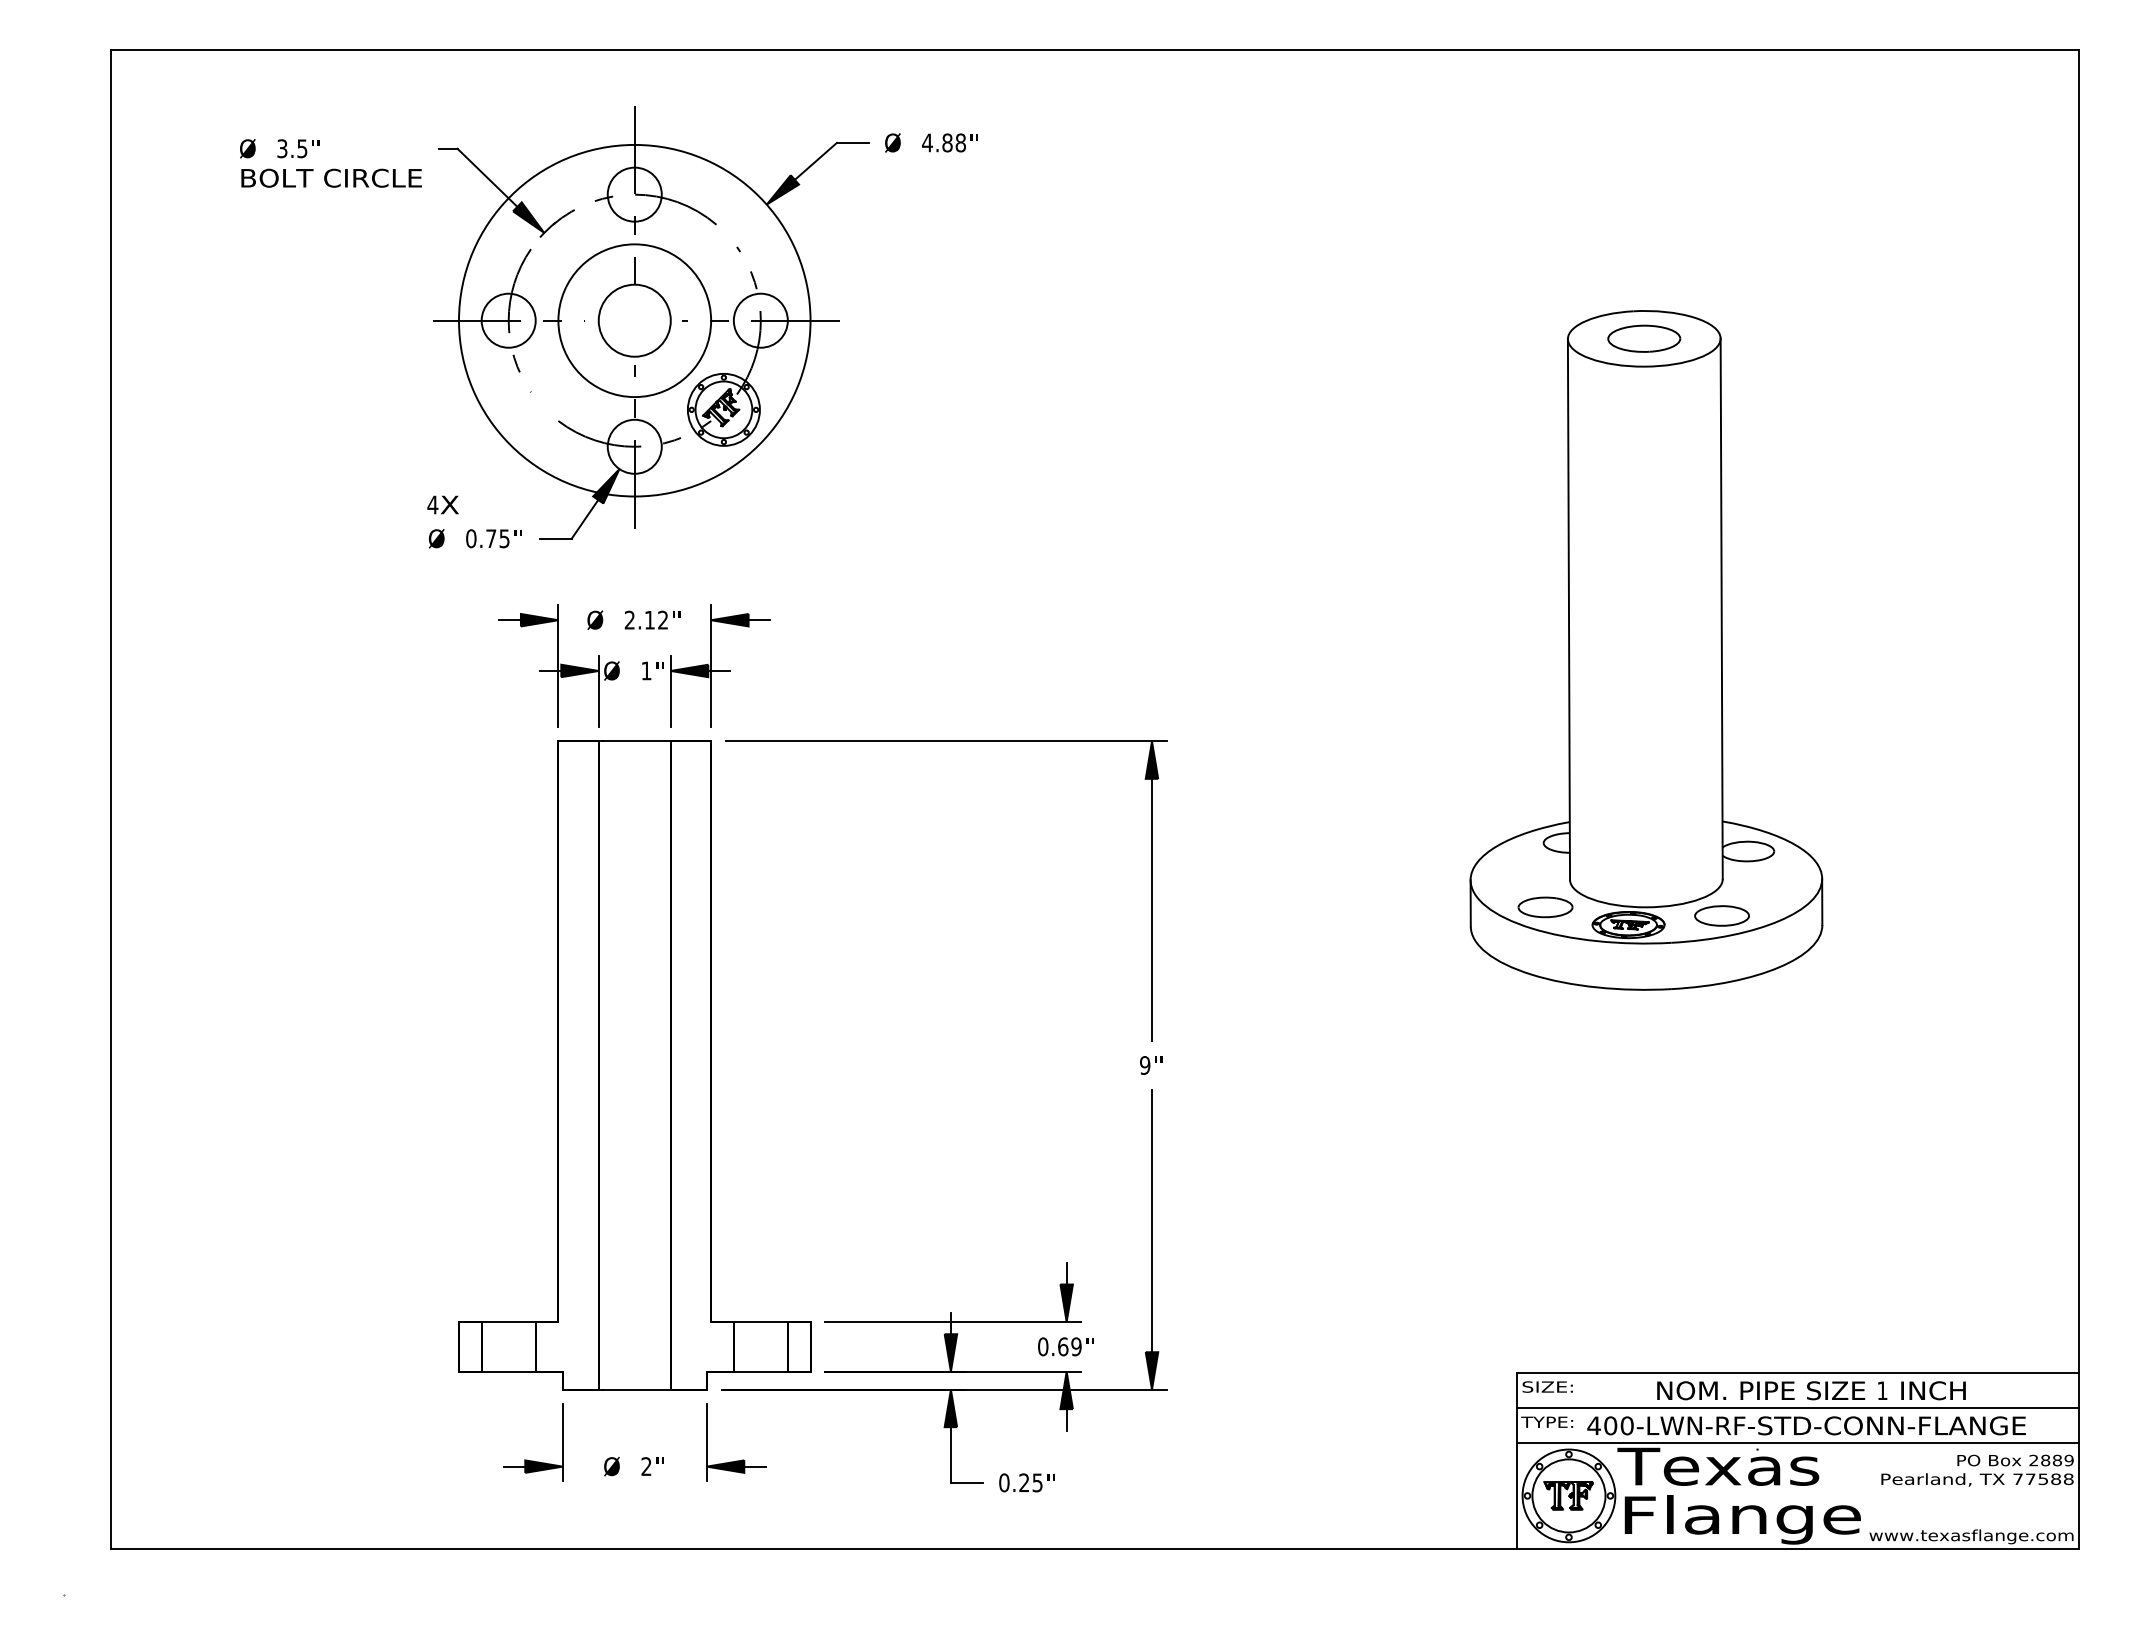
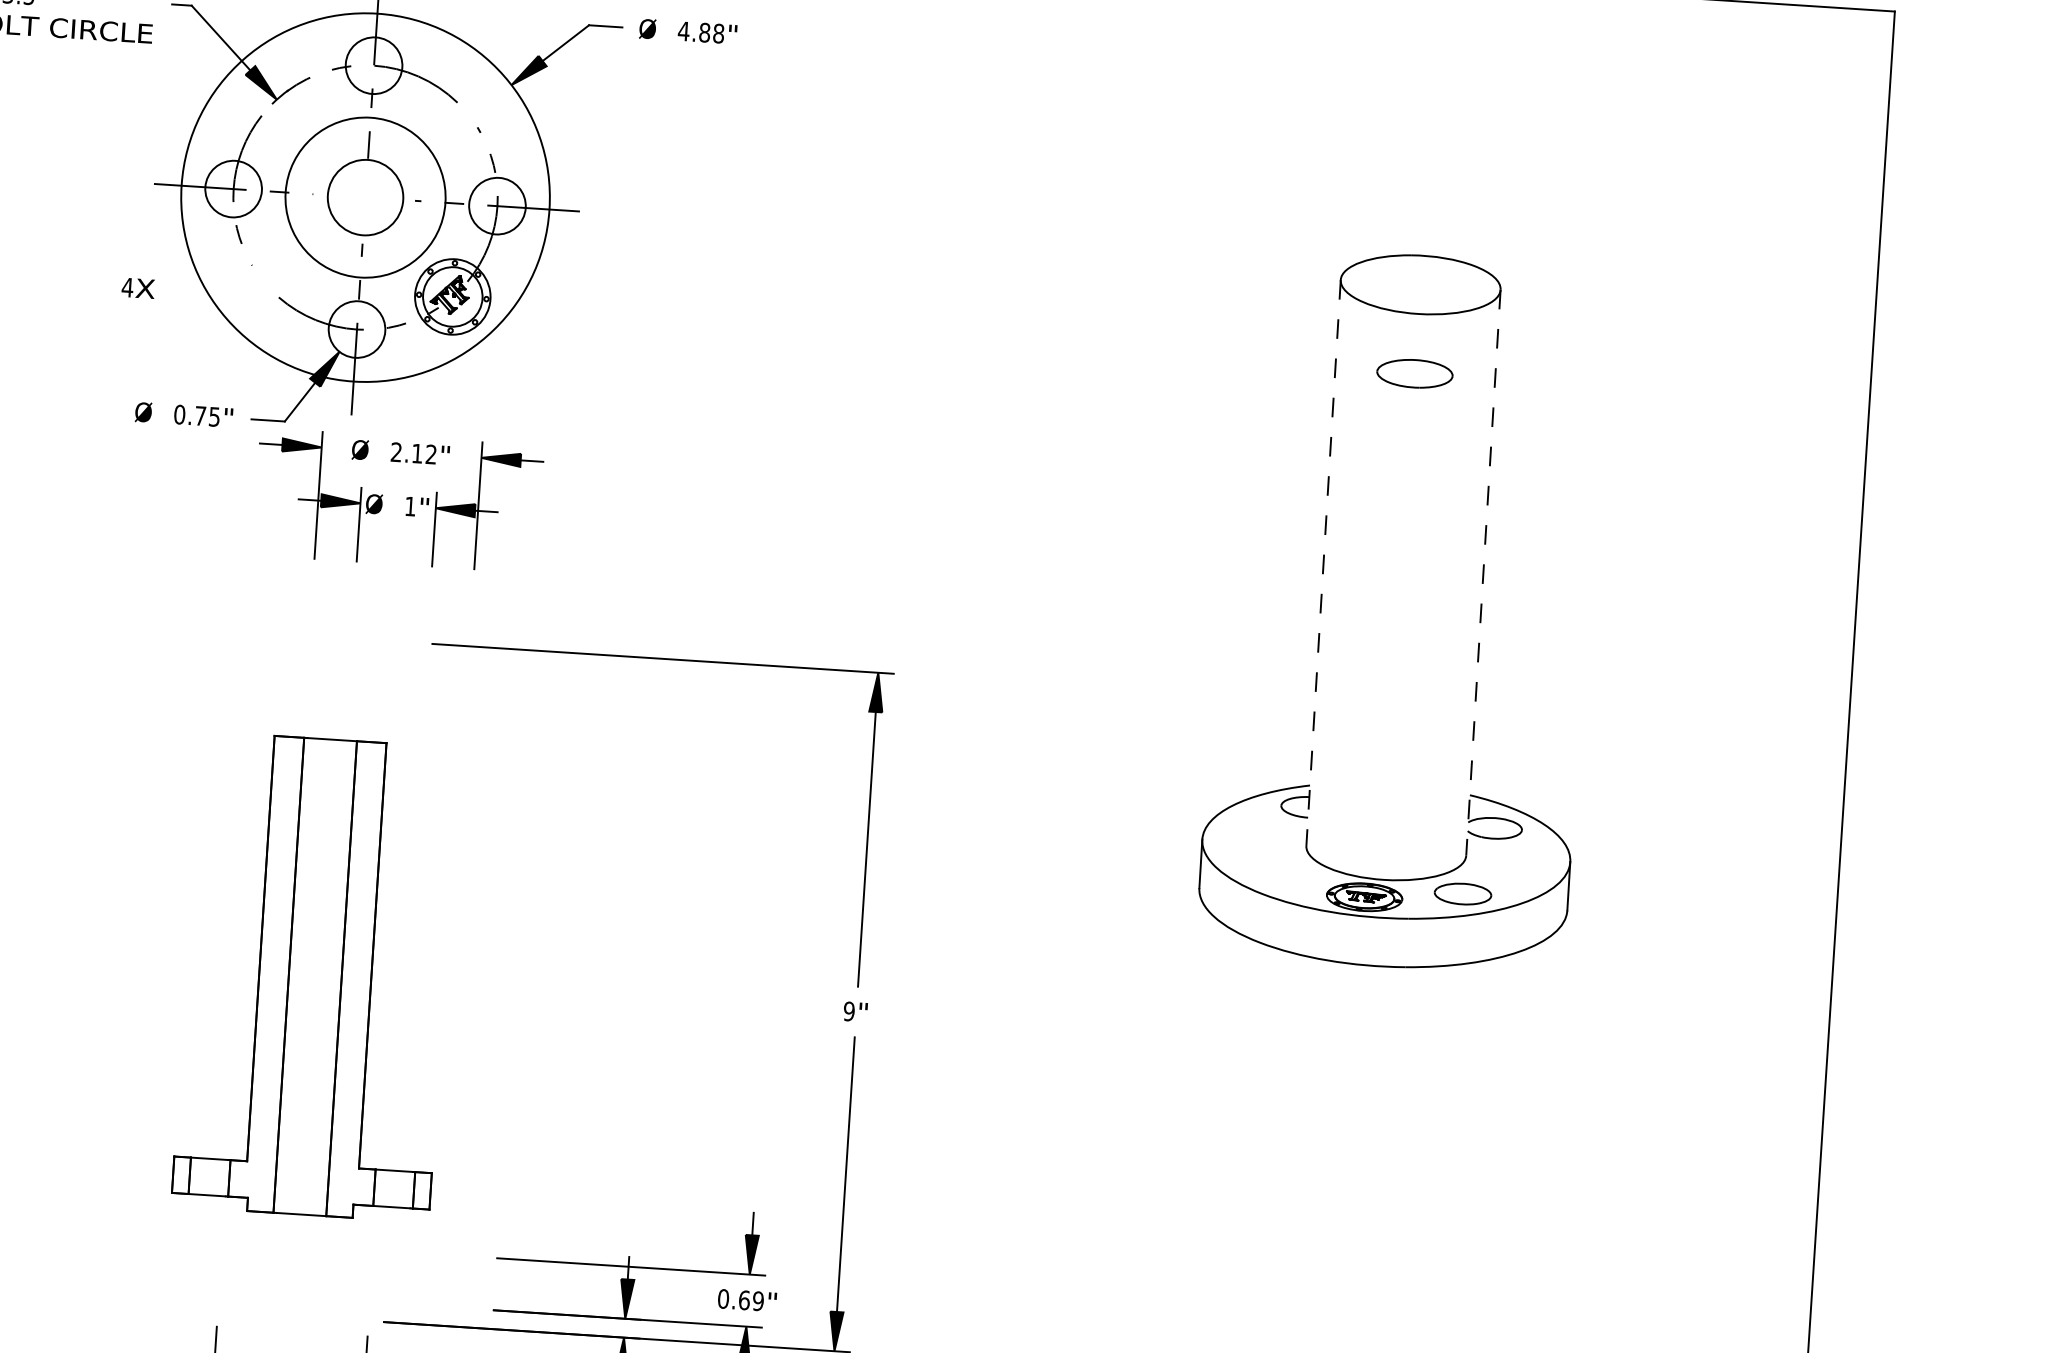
part: (1644, 338) -> (1415, 373), moved
text: (442, 504) -> (137, 287), moved
line: (1568, 609) -> (1323, 562), solid -> dashed
line: (1721, 609) -> (1483, 573), solid -> dashed
part: (642, 664) -> (406, 499), moved
part: (1545, 907) -> (1278, 873), removed
part: (634, 1065) -> (314, 976), size x0.7

